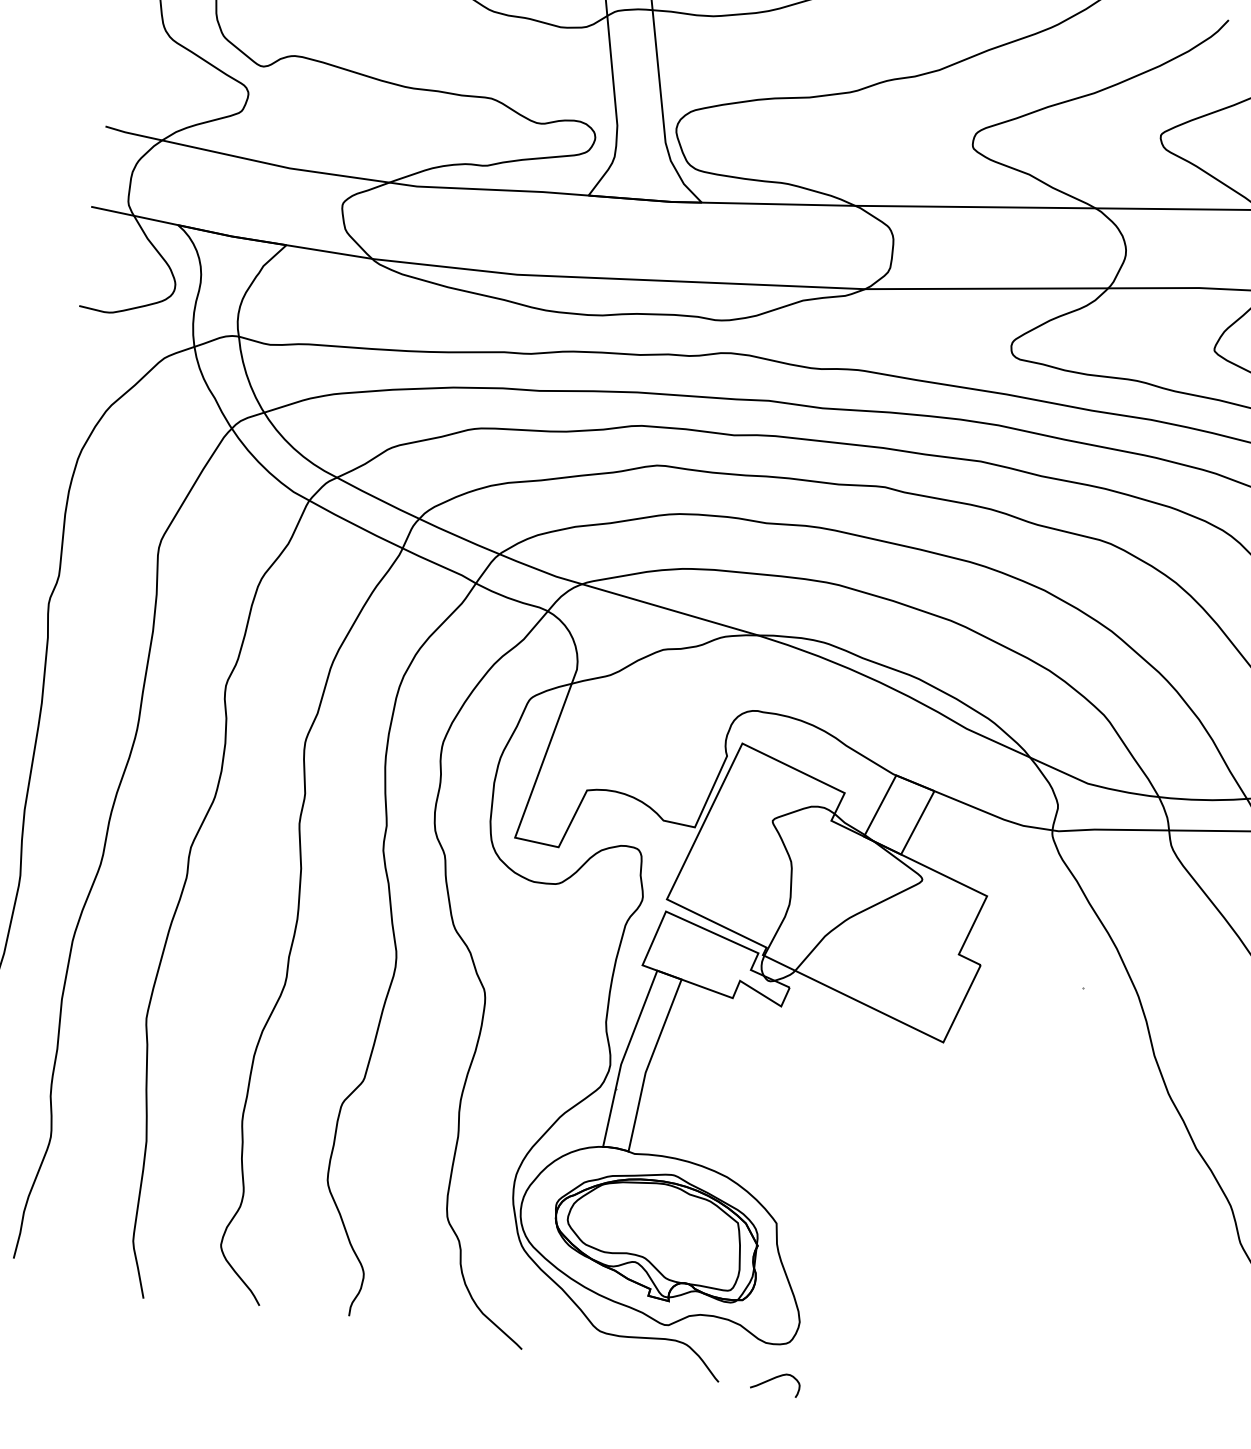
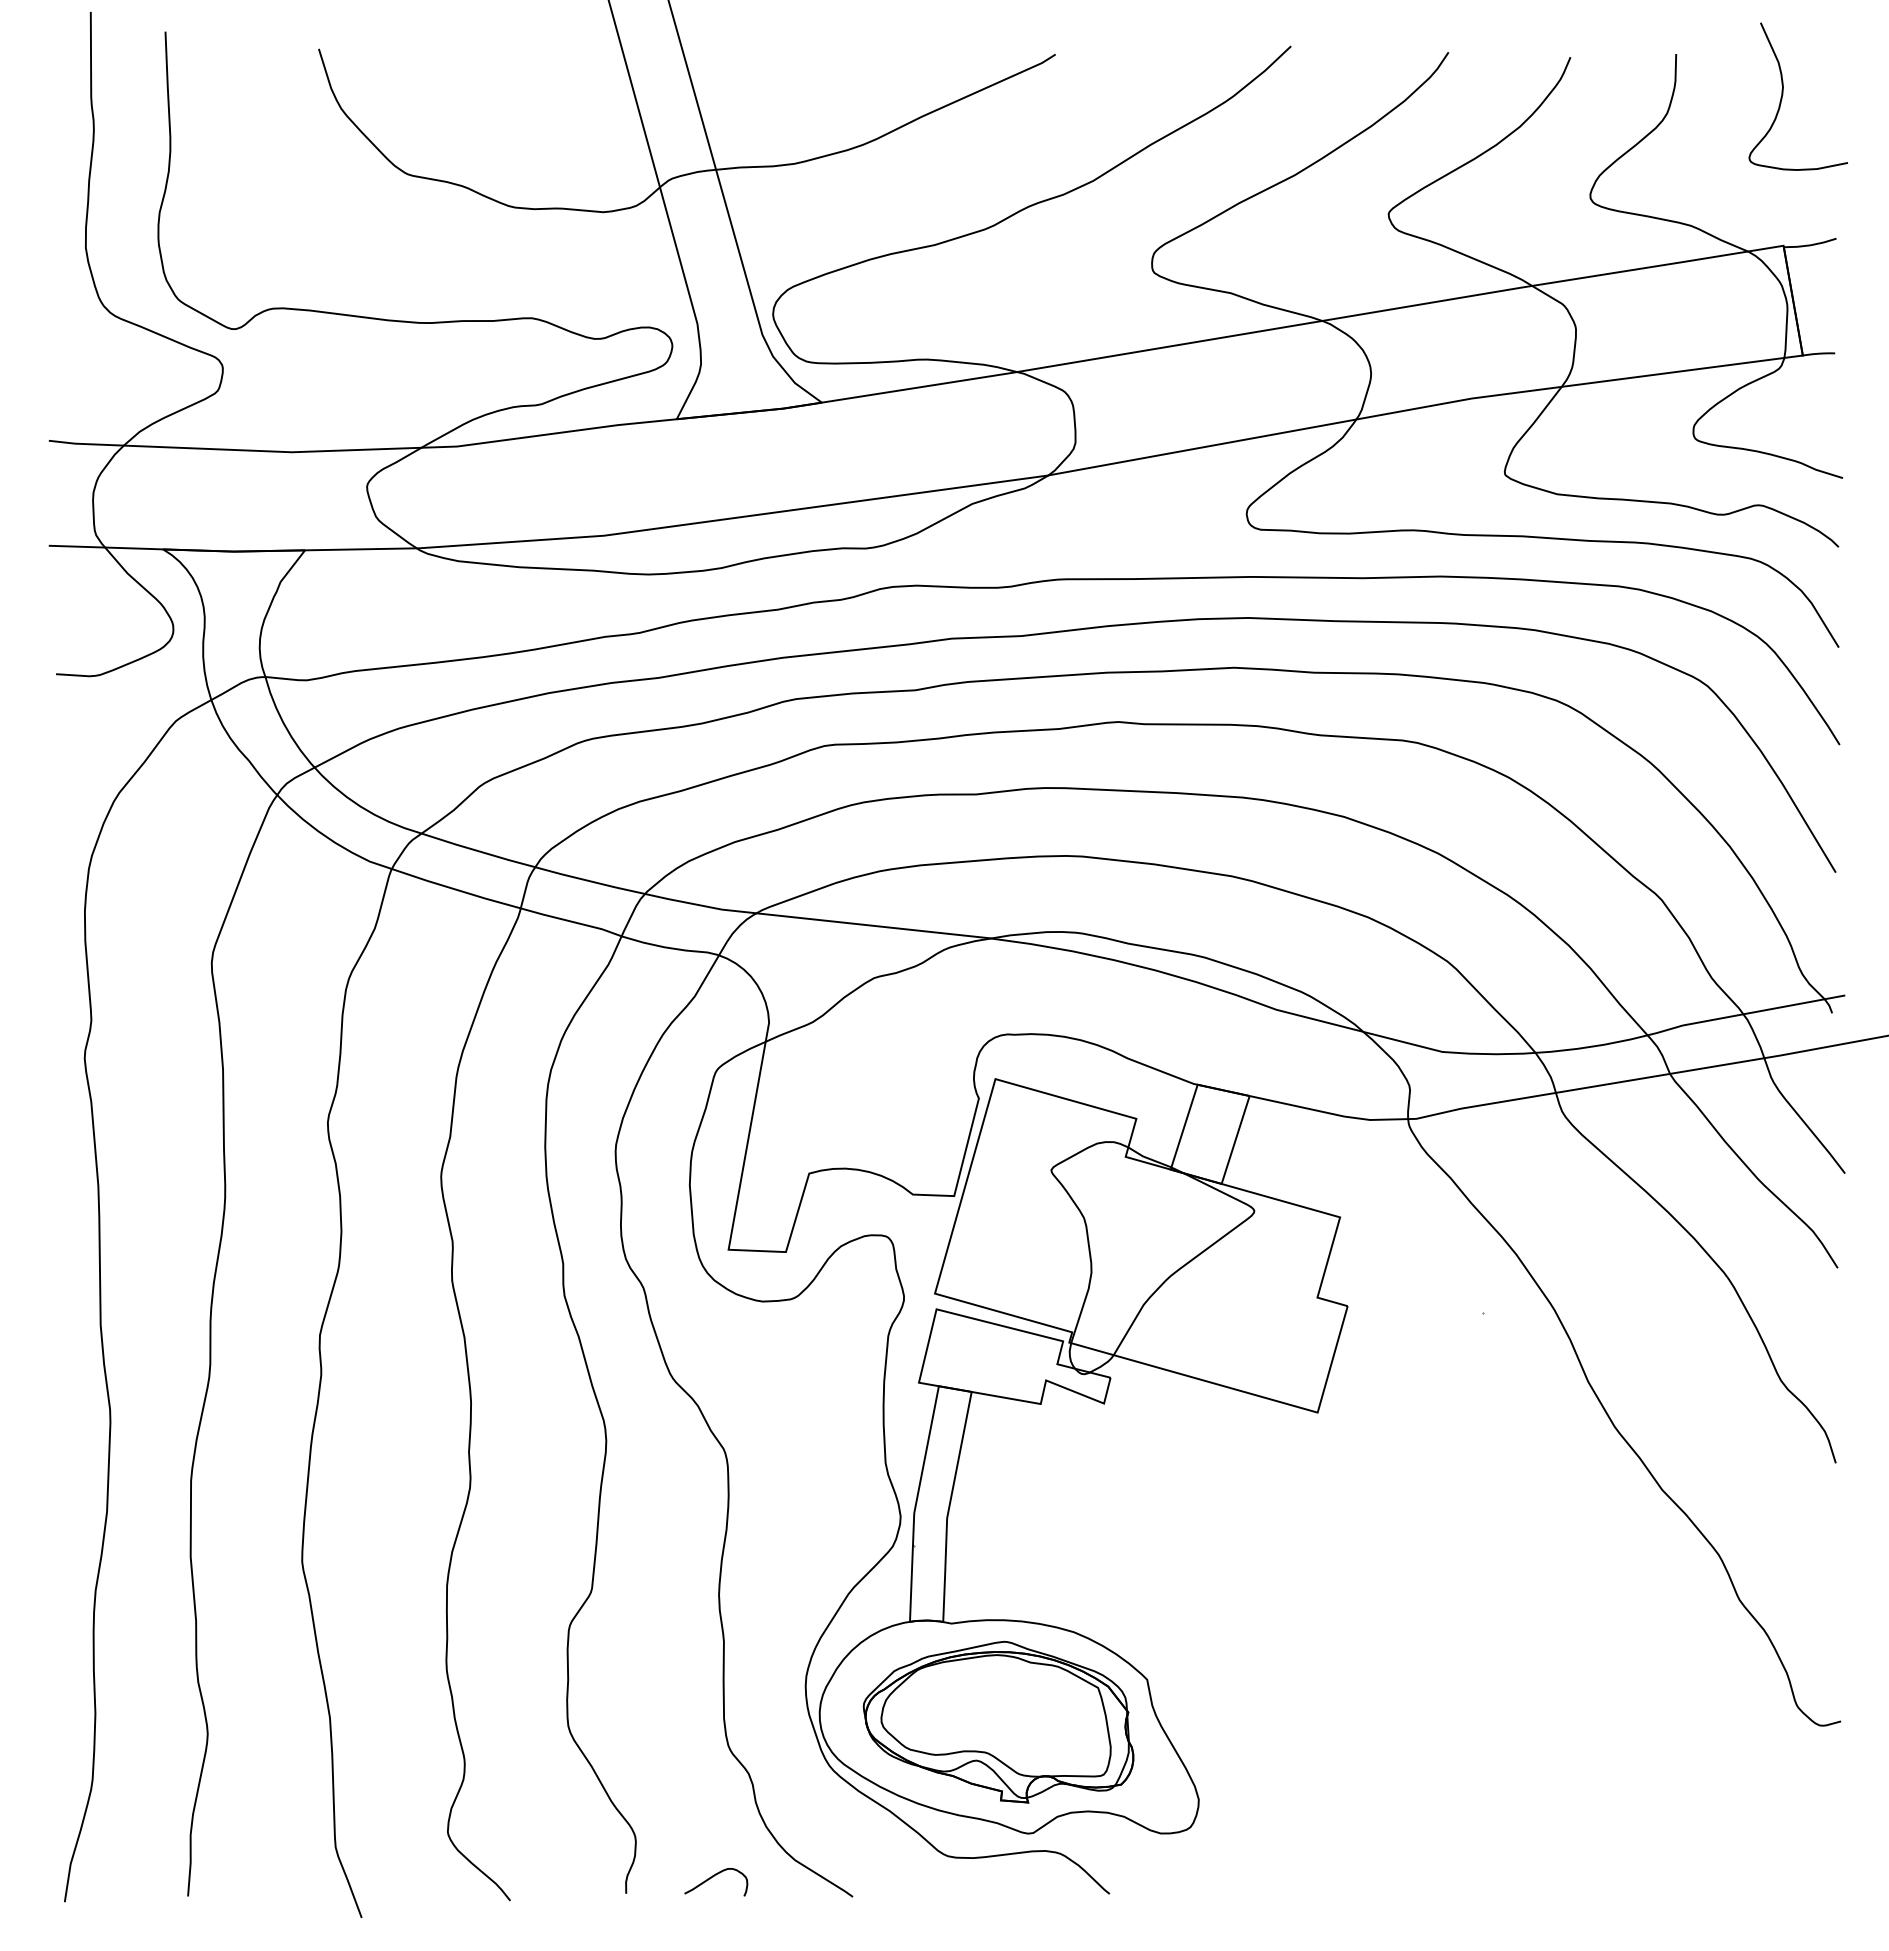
curve: (774, 1379) -> (713, 1877), moved

